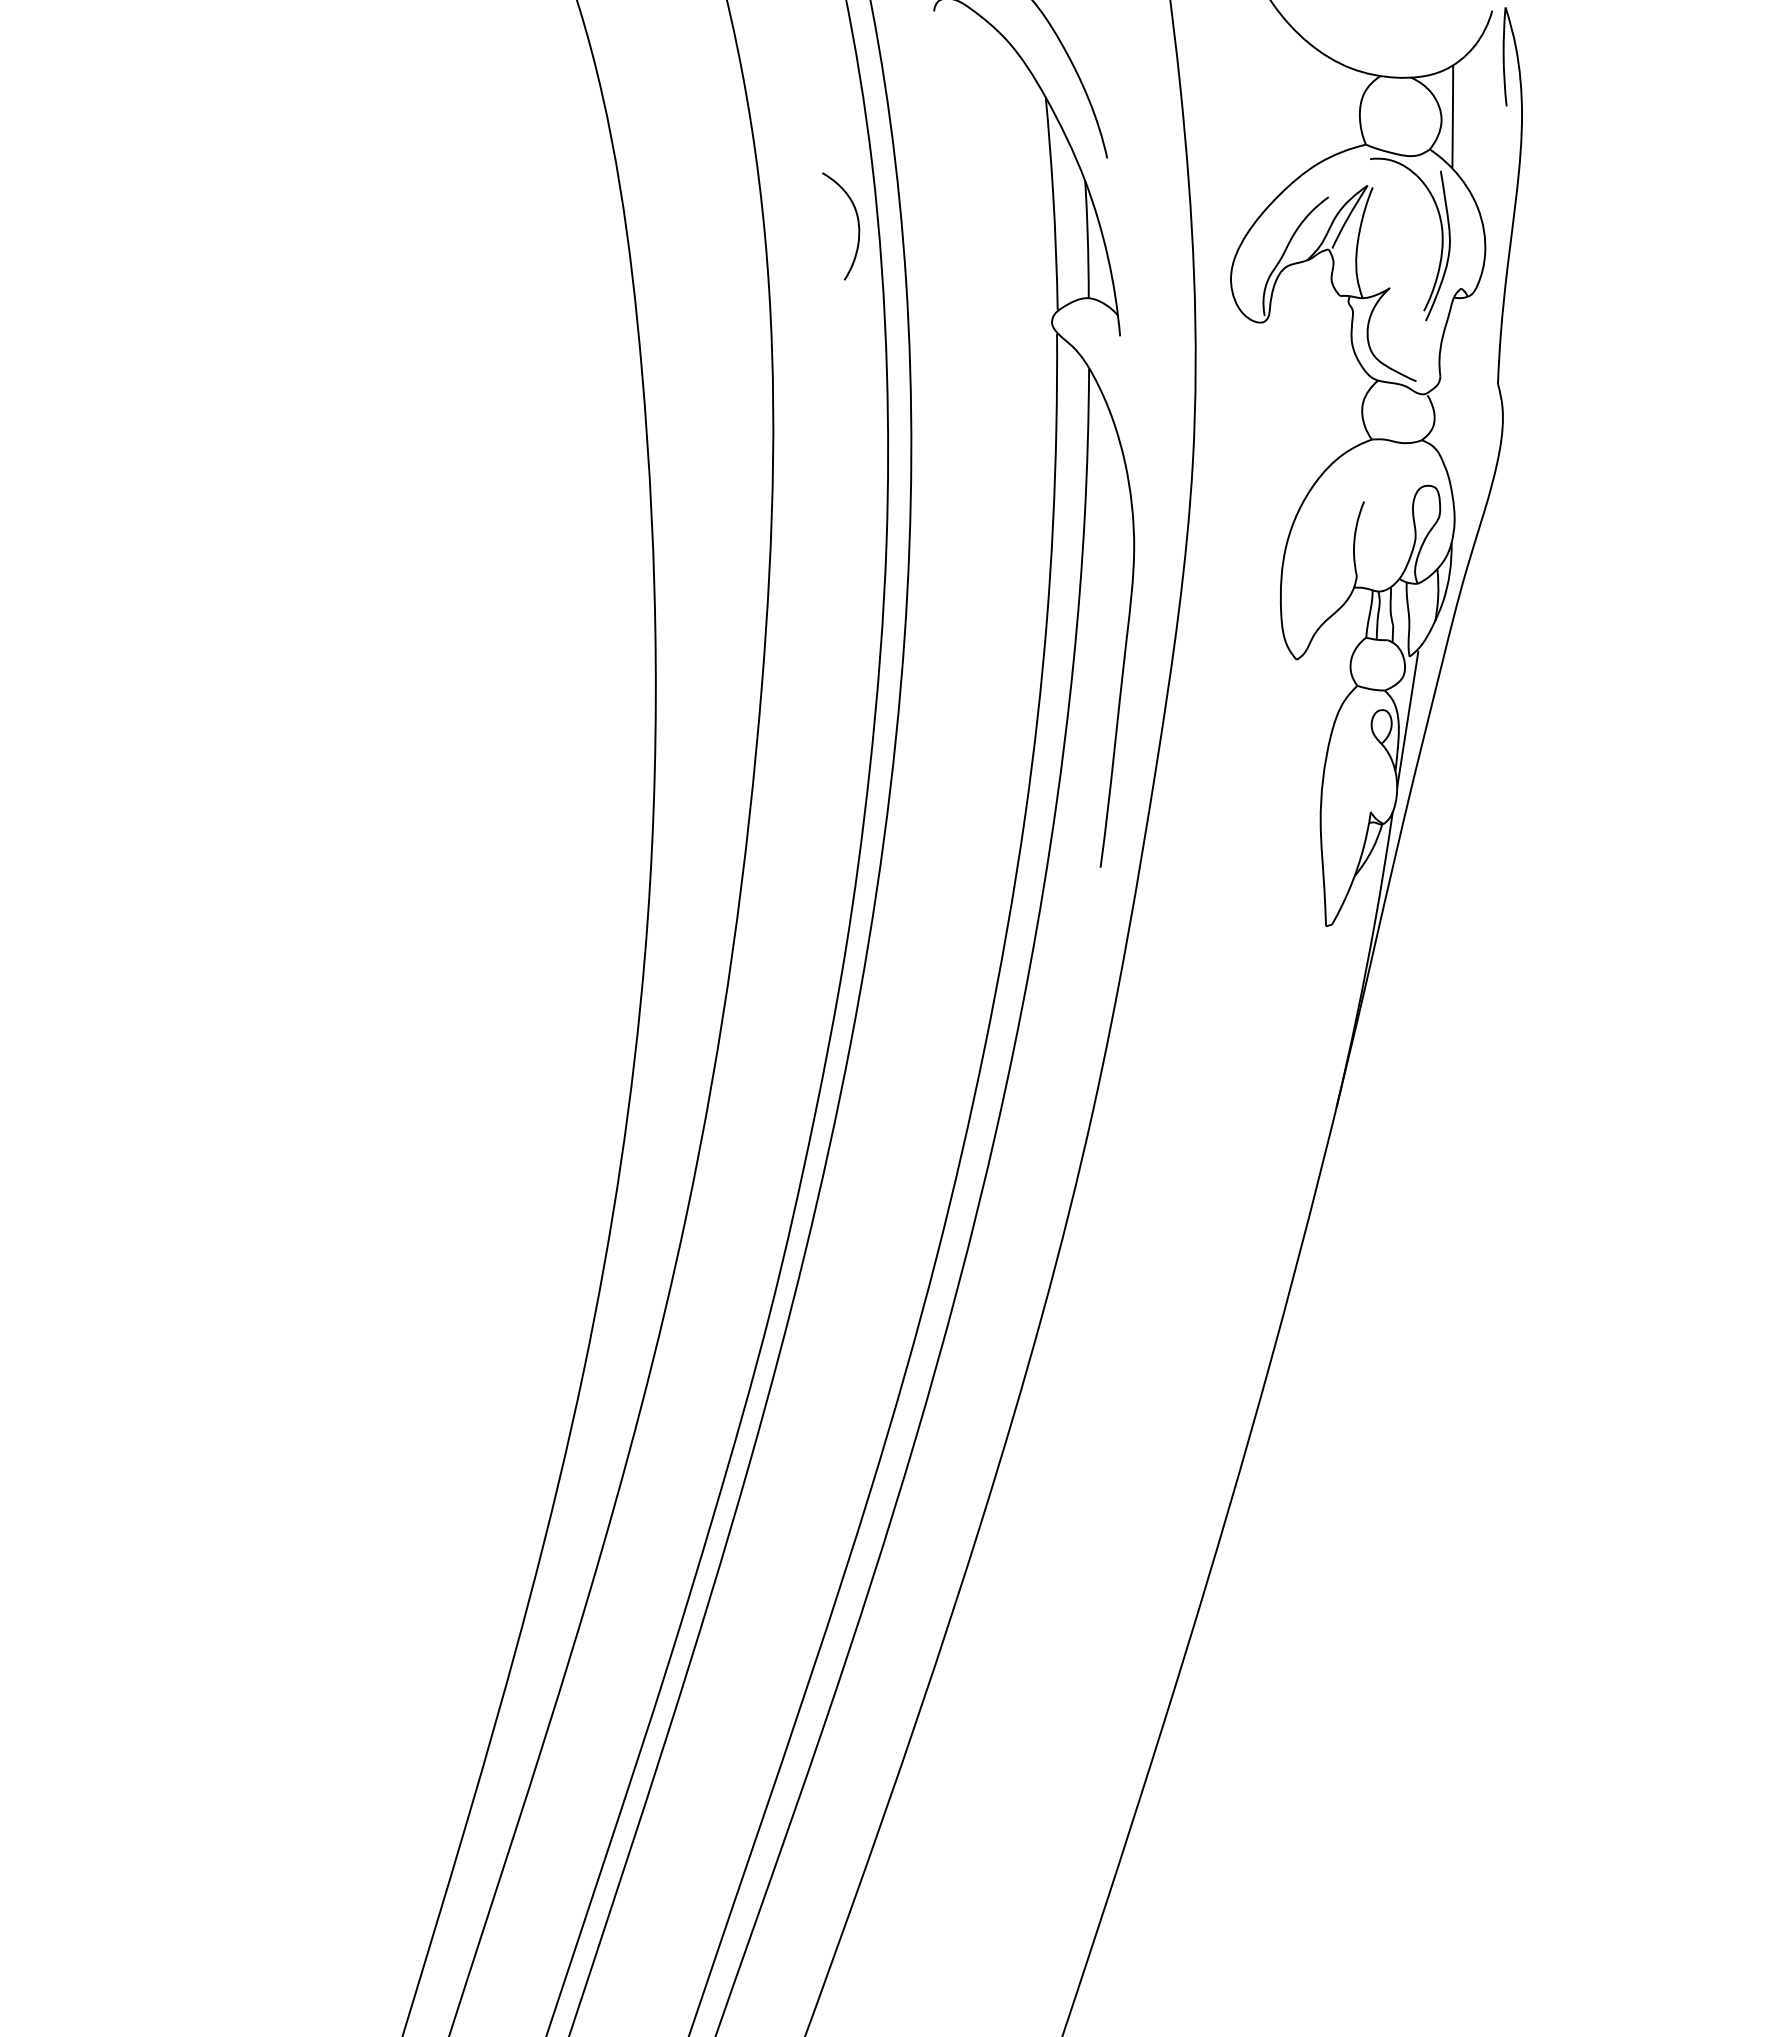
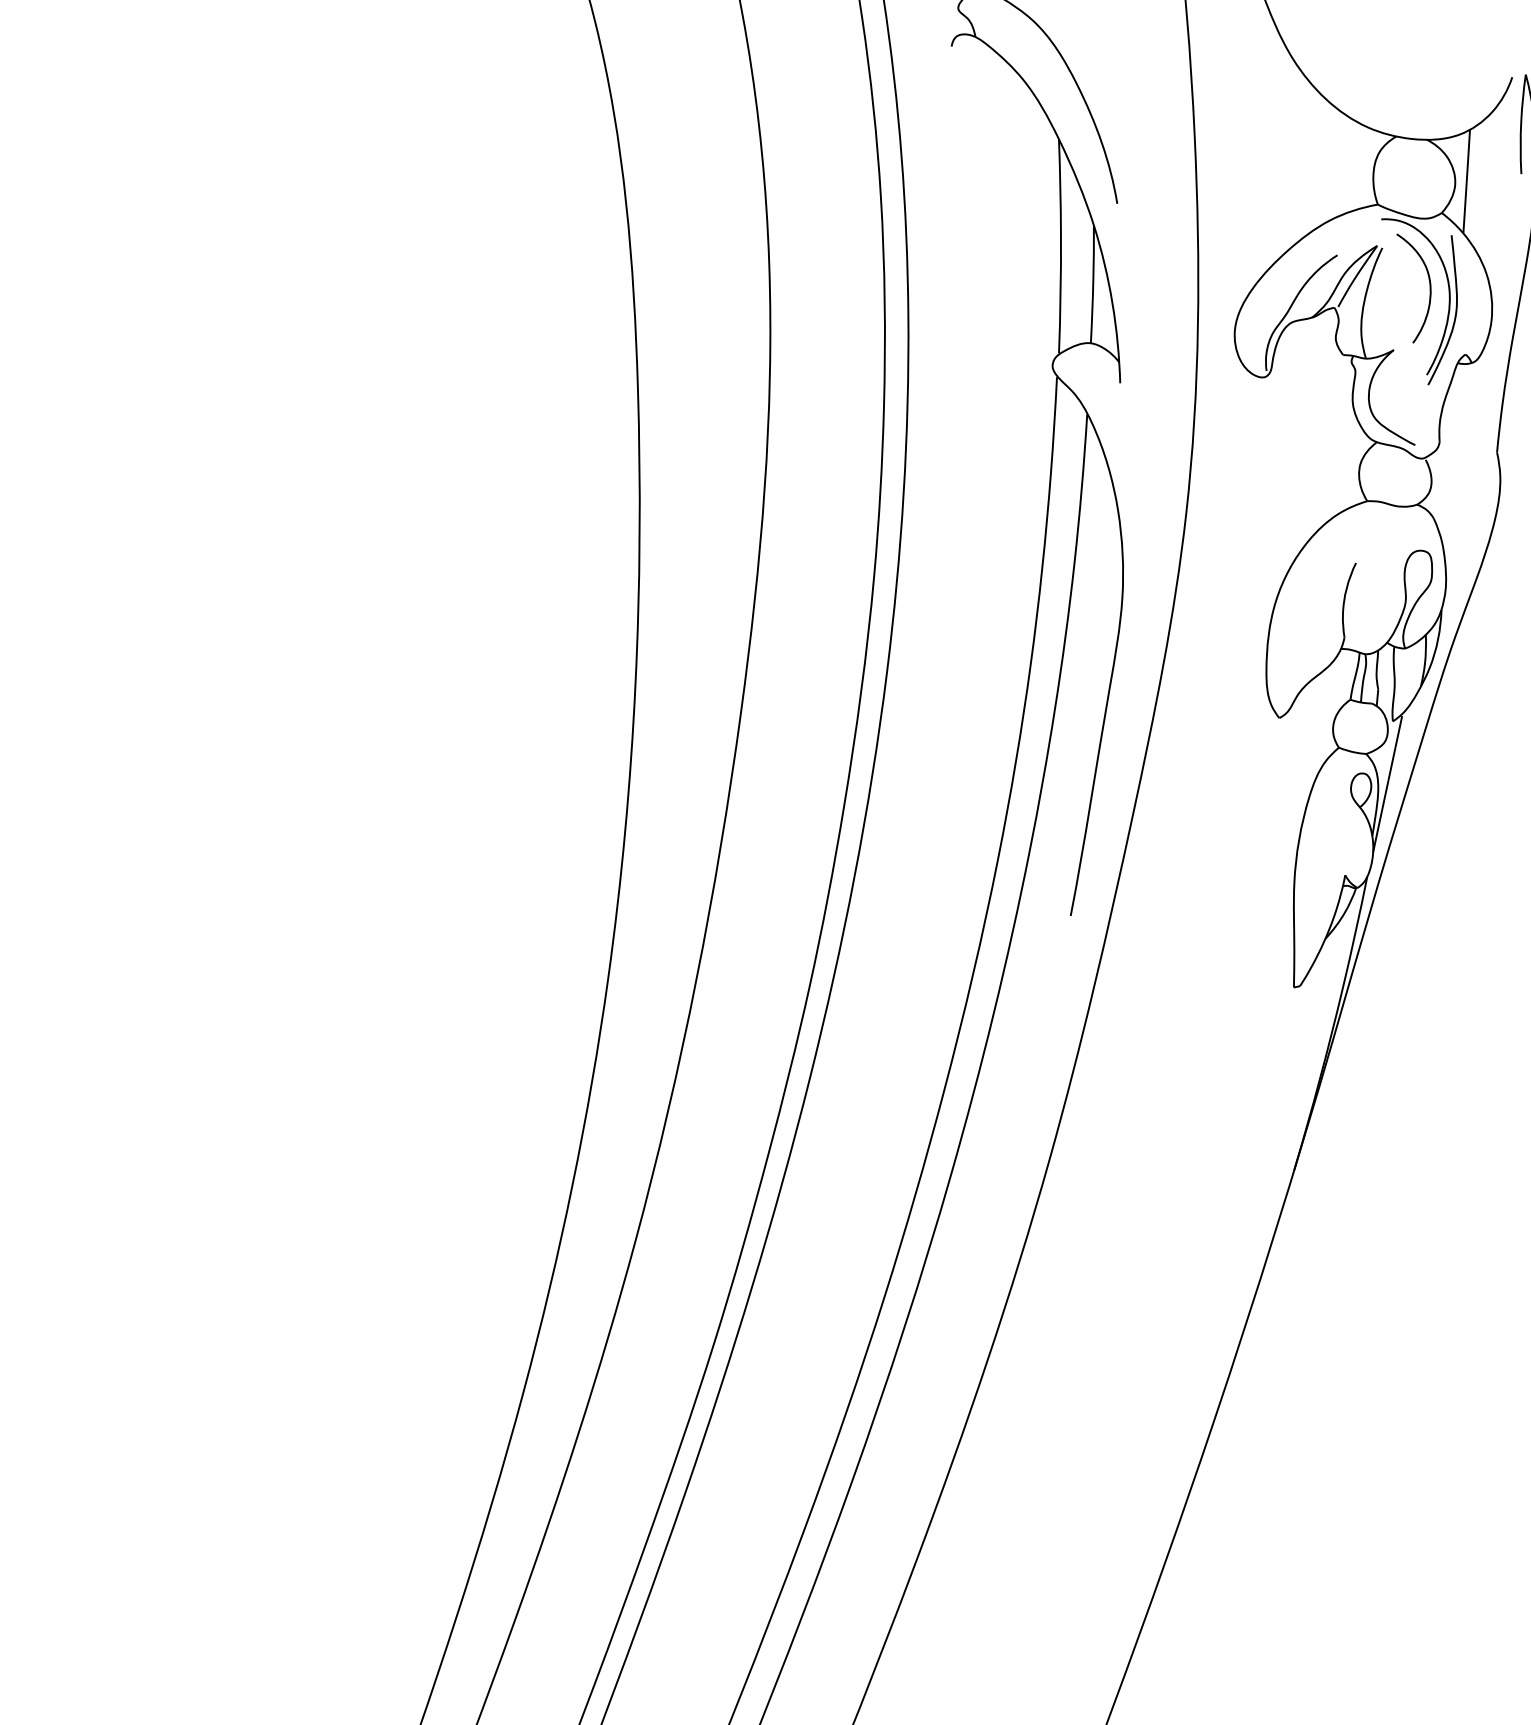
curve: (857, 223) -> (1429, 286), moved

